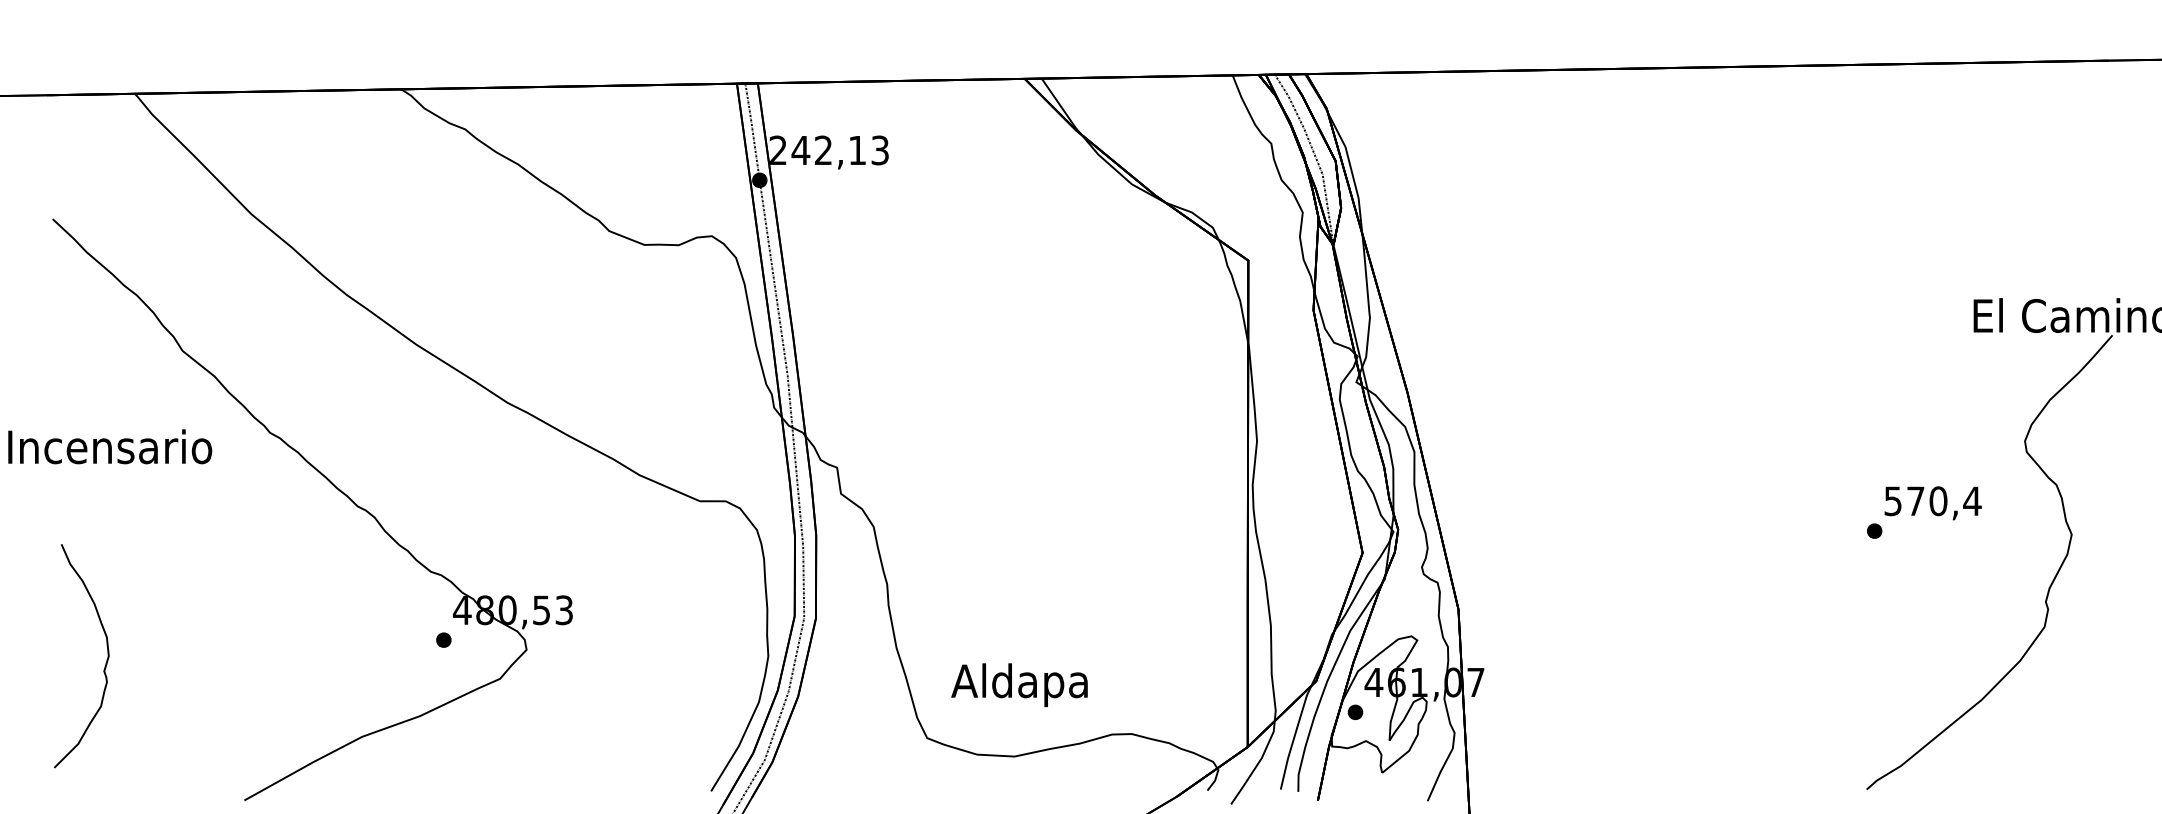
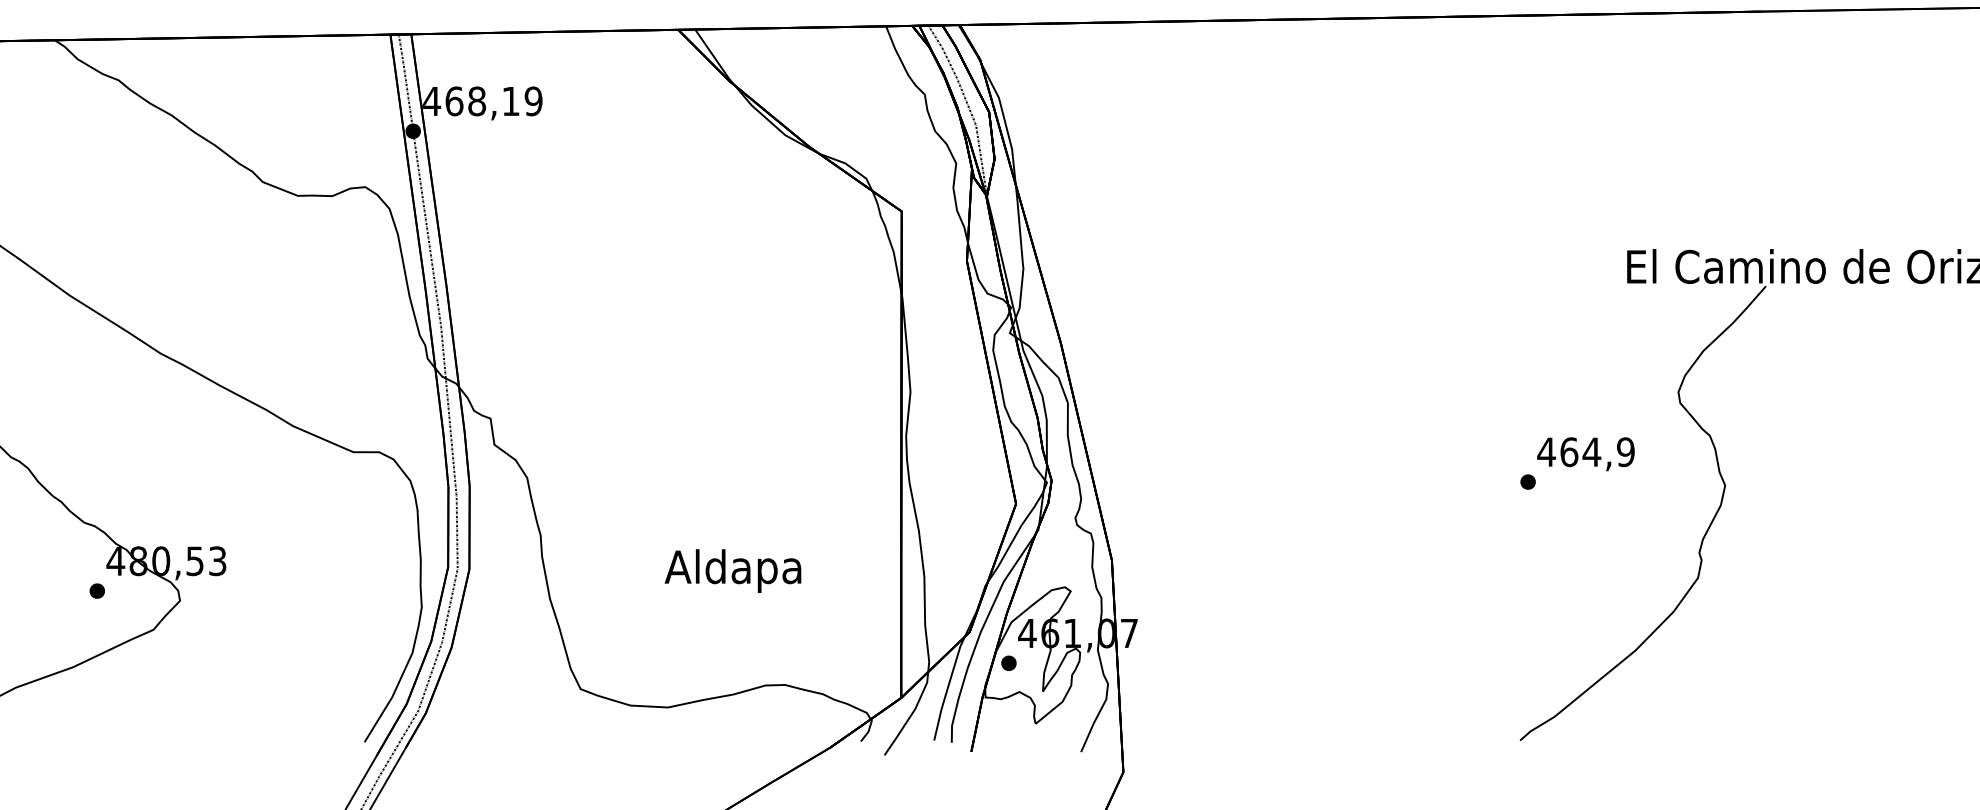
text: (829, 150) -> (482, 101), 242,13 -> 468,19
text: (1932, 501) -> (1585, 452), 570,4 -> 464,9
text: (1019, 684) -> (732, 570), moved

